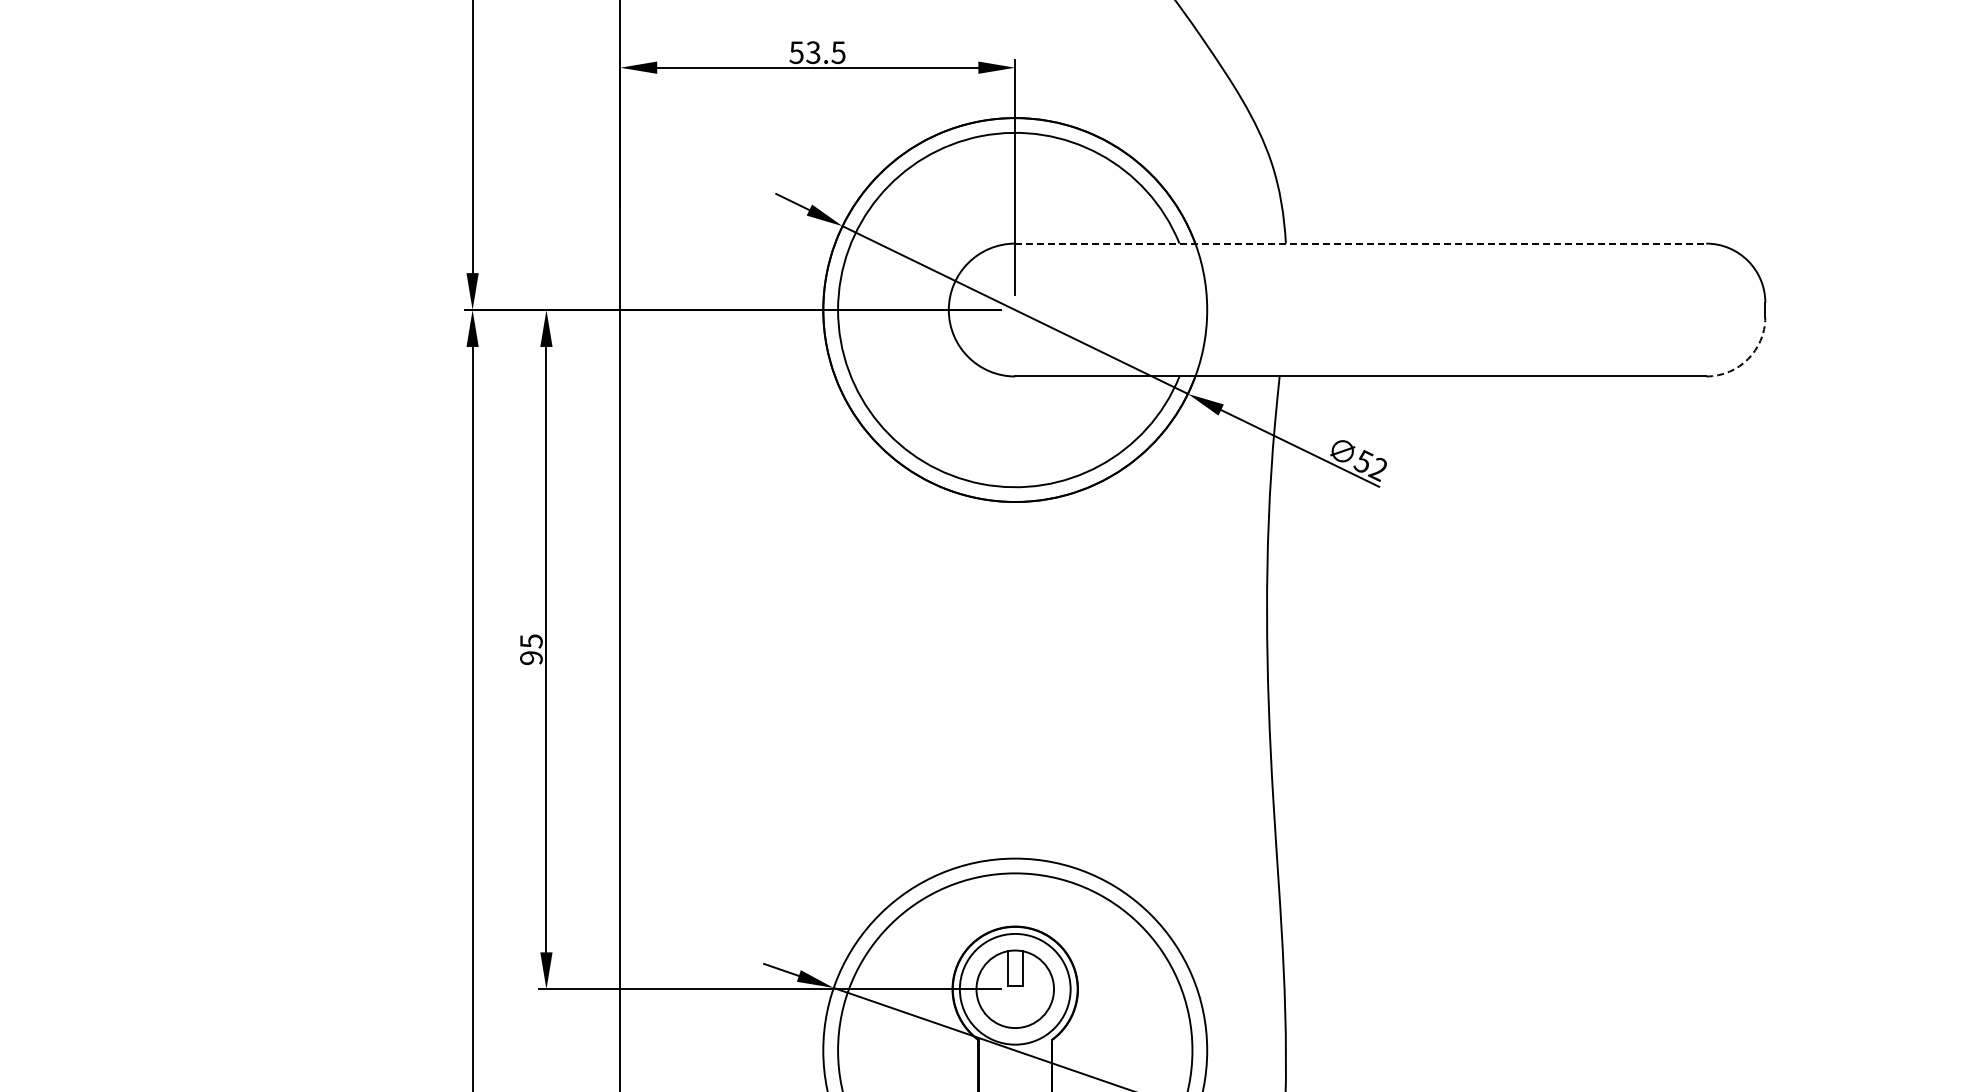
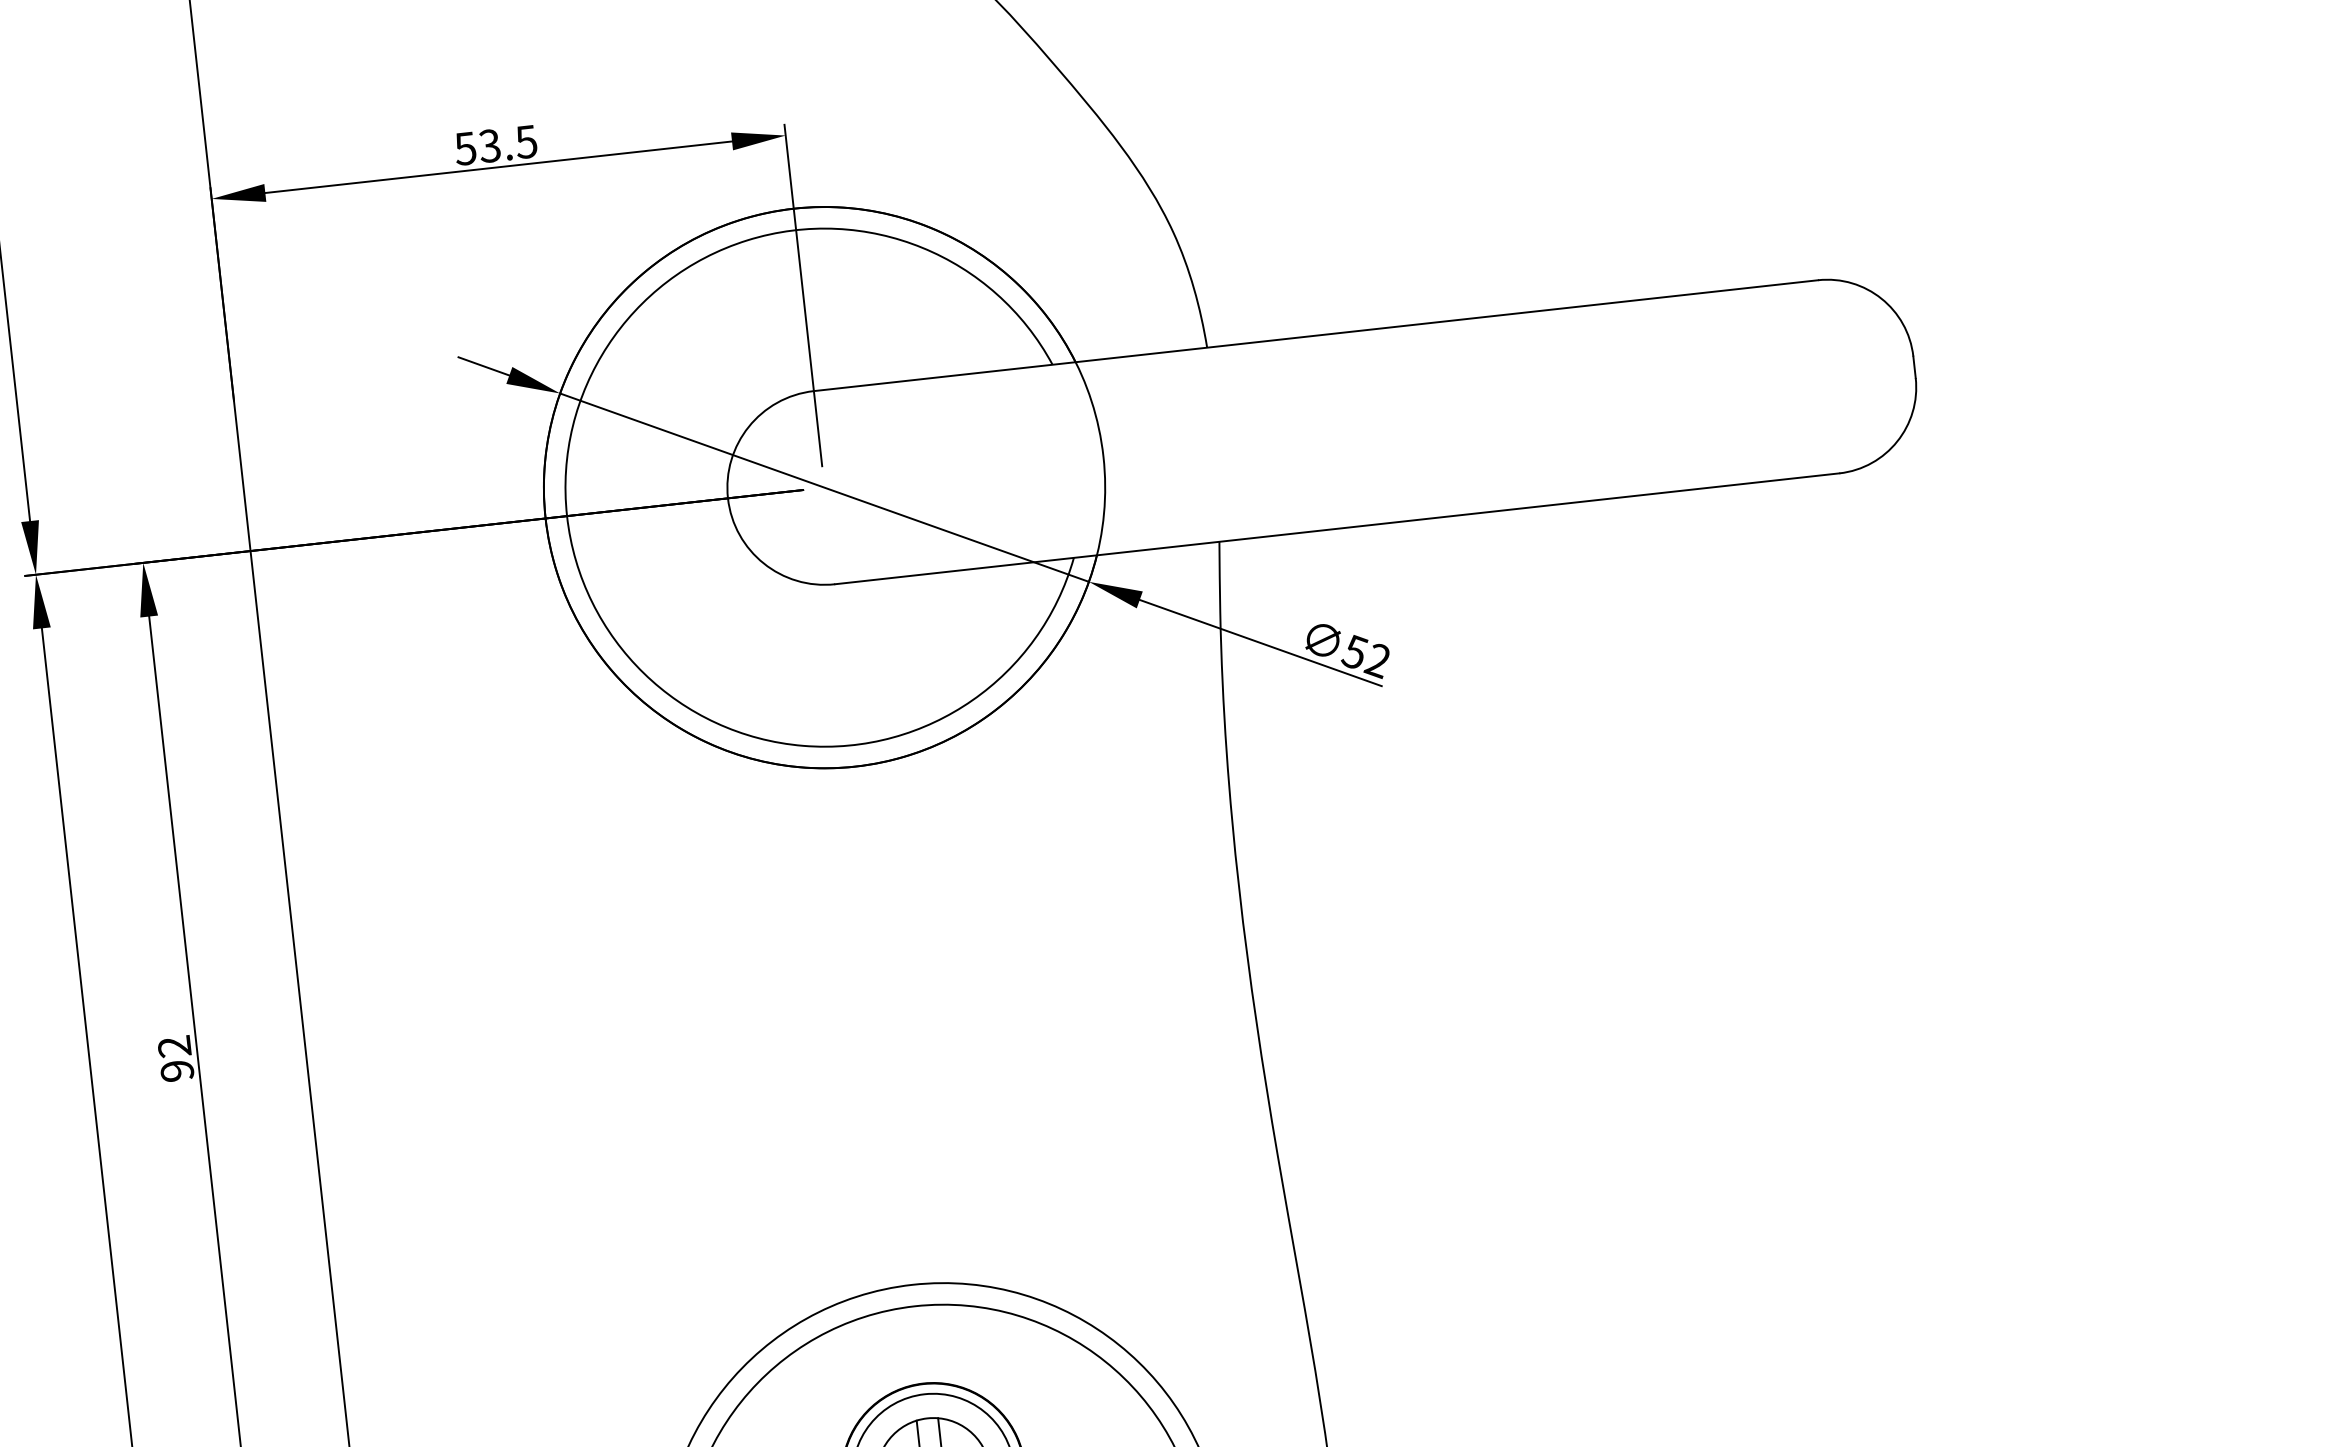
line: (1360, 243) -> (1315, 335), dashed -> solid
arc: (1748, 359) -> (1898, 441), dashed -> solid
text: (531, 641) -> (174, 1046), 95 -> 92

